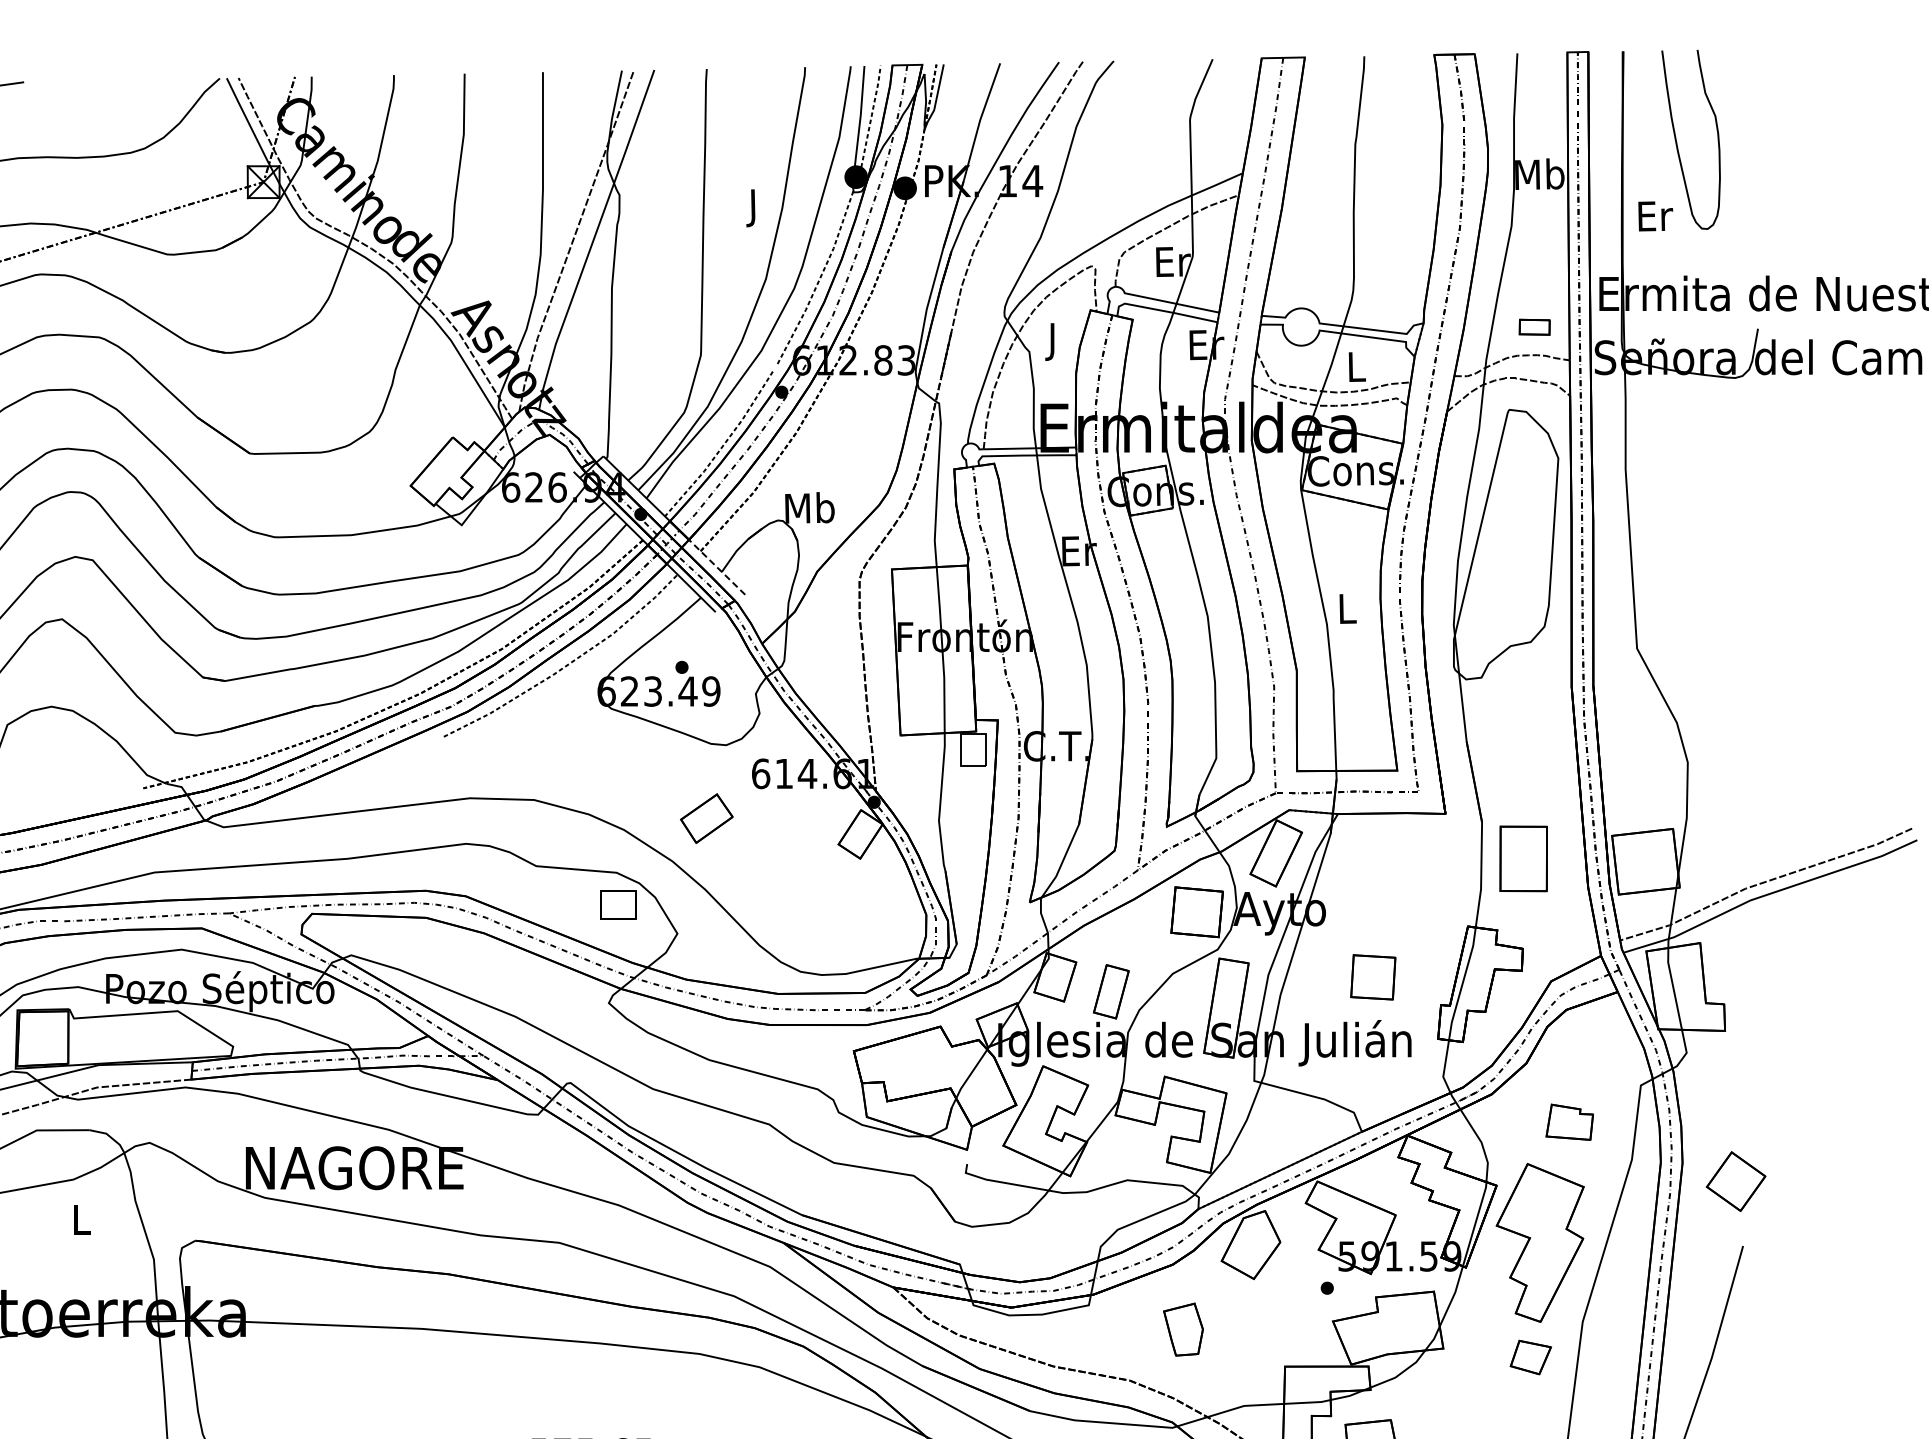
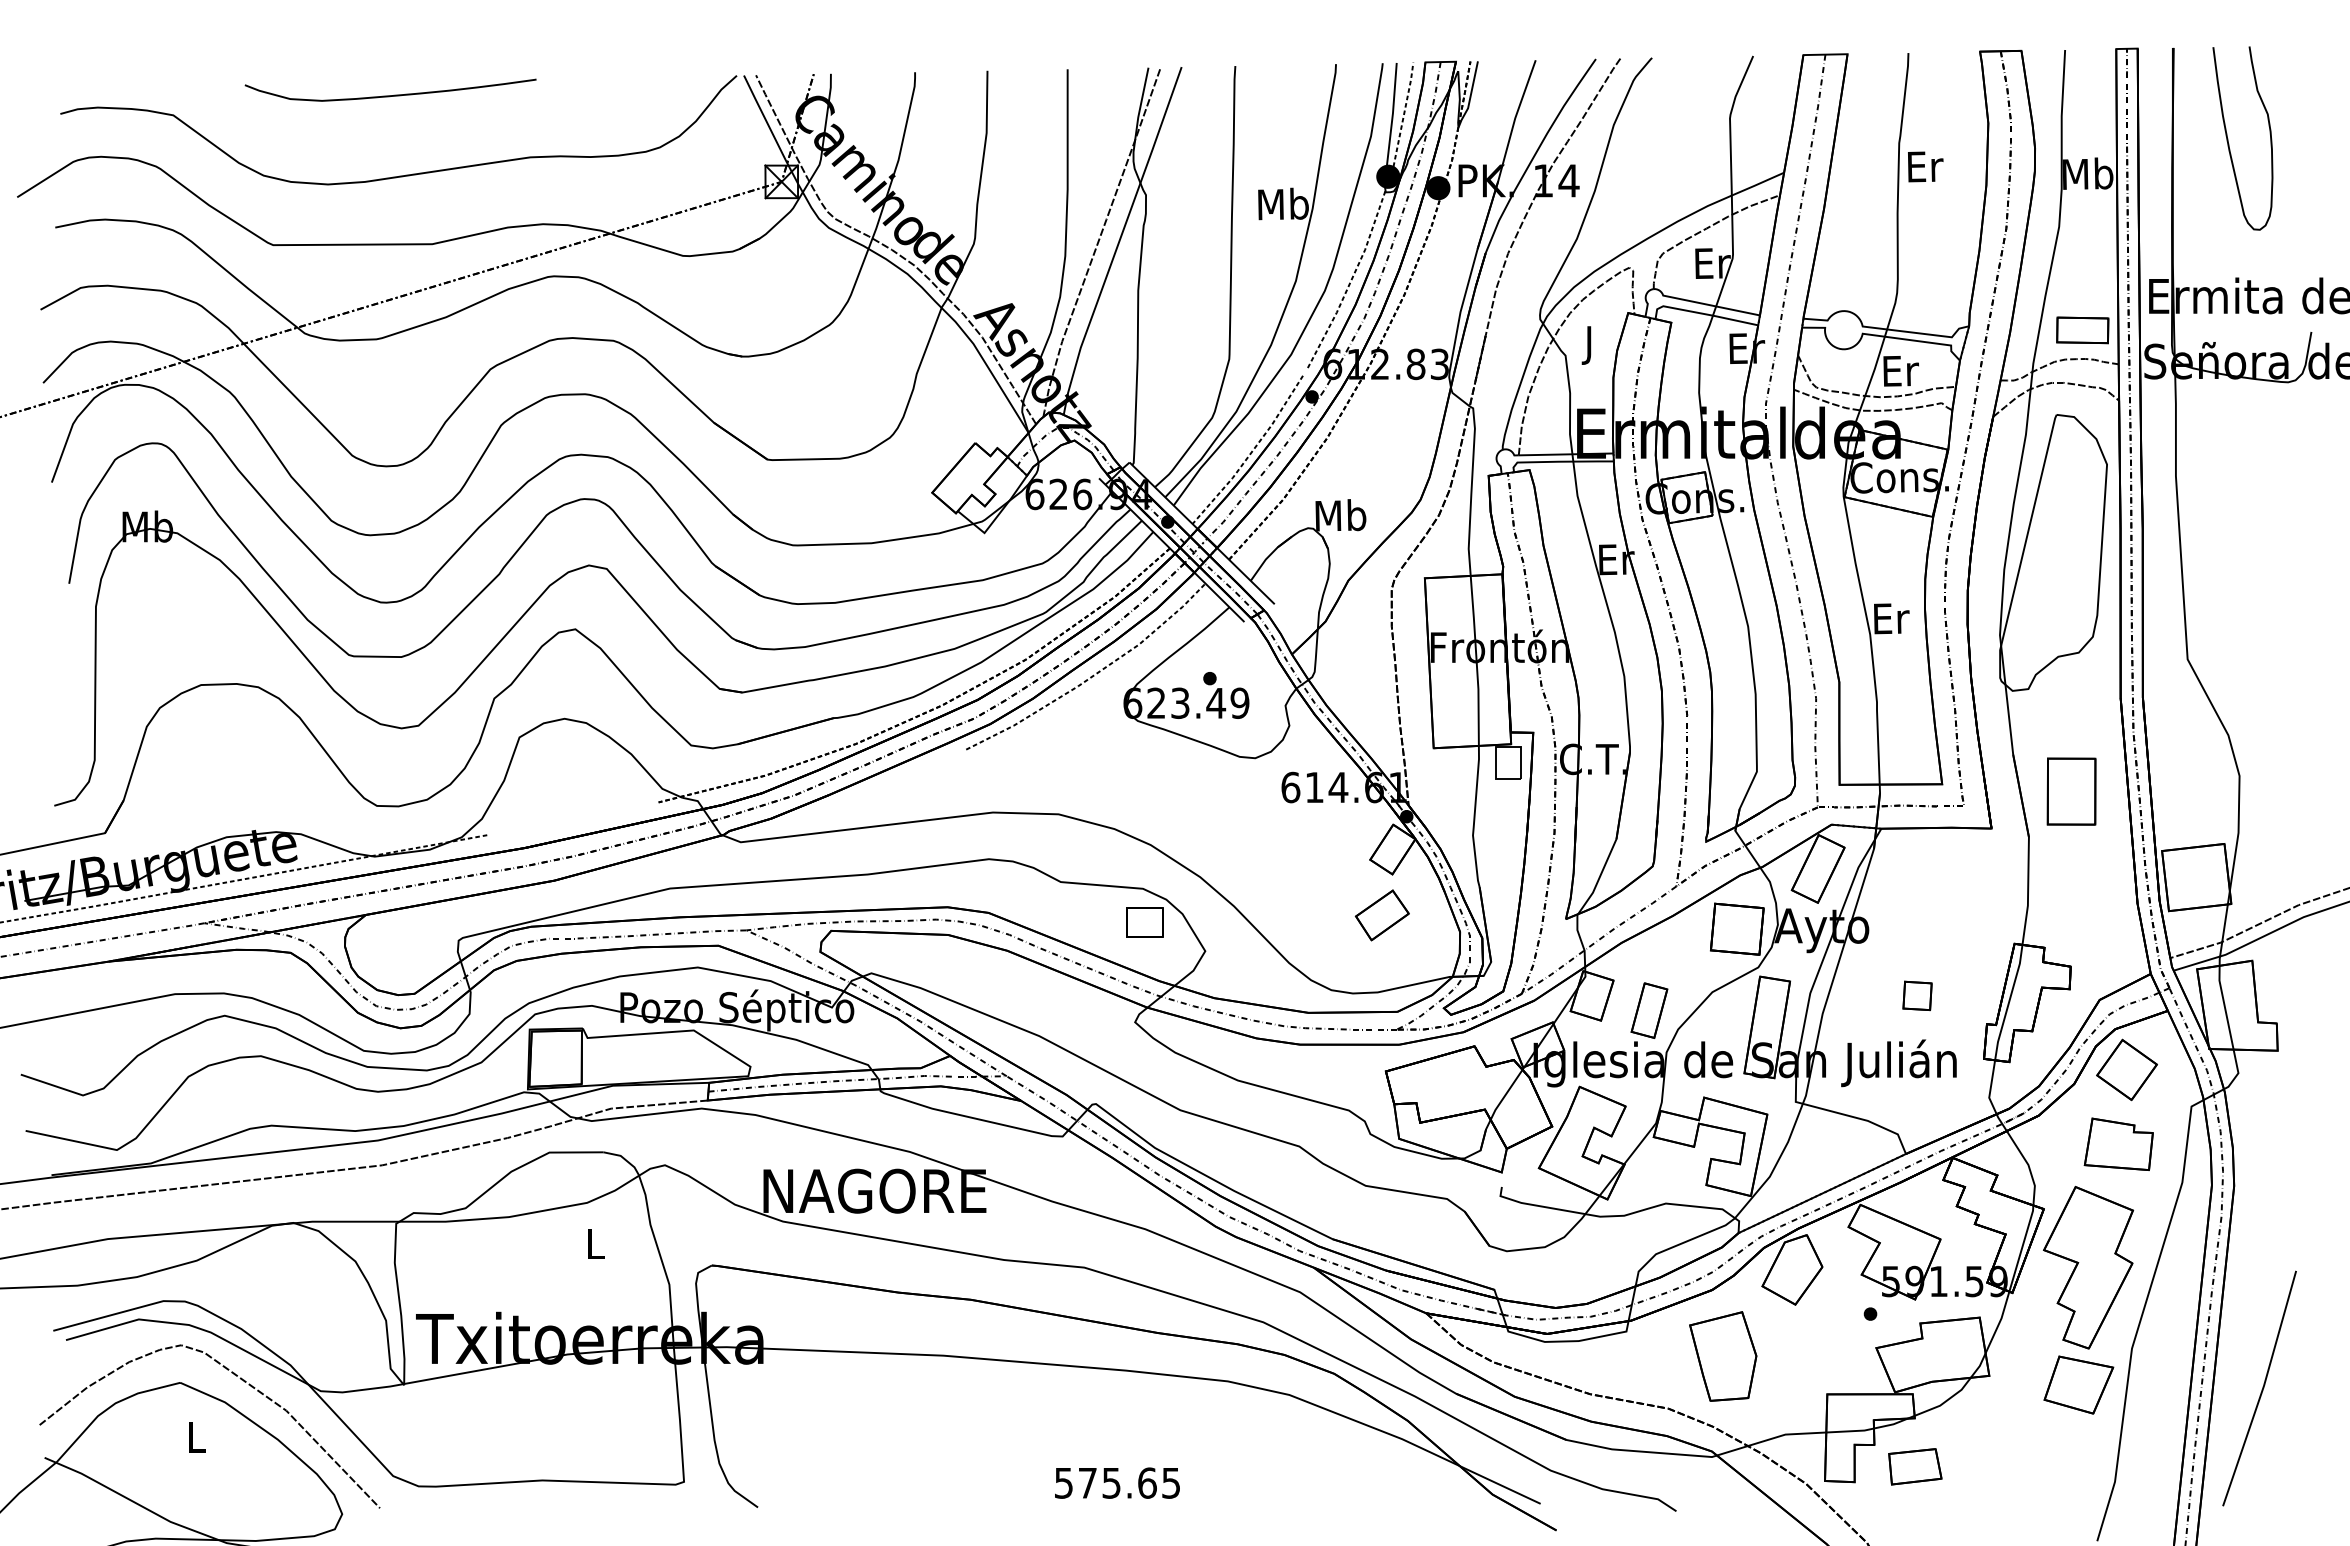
text: (753, 207) -> (1283, 207), J -> Mb
text: (1655, 215) -> (1925, 166), moved
part: (1534, 327) -> (2082, 330), size x1.67
text: (1357, 367) -> (1901, 371), L -> Er
line: (716, 566) -> (1245, 575), dashed -> solid
text: (1347, 608) -> (1891, 618), L -> Er
part: (705, 818) -> (1381, 915), moved
part: (1523, 858) -> (2071, 791), moved
part: (1373, 976) -> (1917, 995), size x0.62
part: (1569, 1121) -> (2118, 1143), size x1.43
part: (1735, 1181) -> (2126, 1069), moved
part: (1183, 1329) -> (1723, 1356), size x1.67
part: (1530, 1357) -> (2078, 1384), size x1.67

